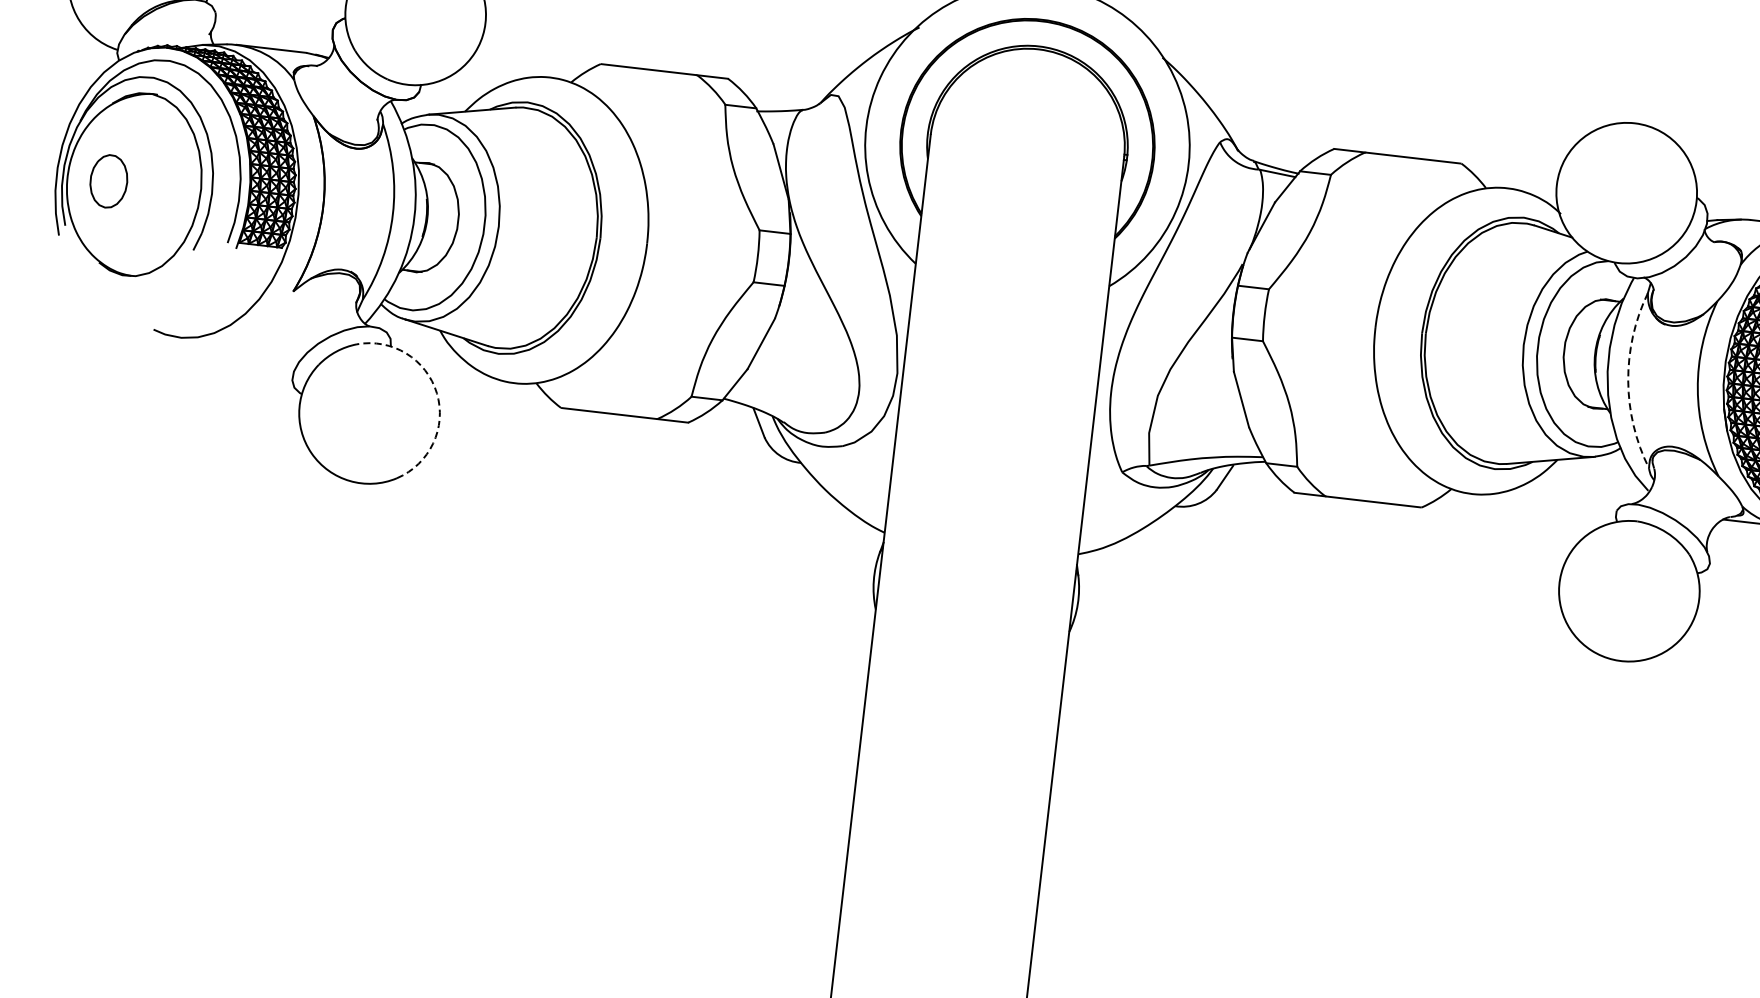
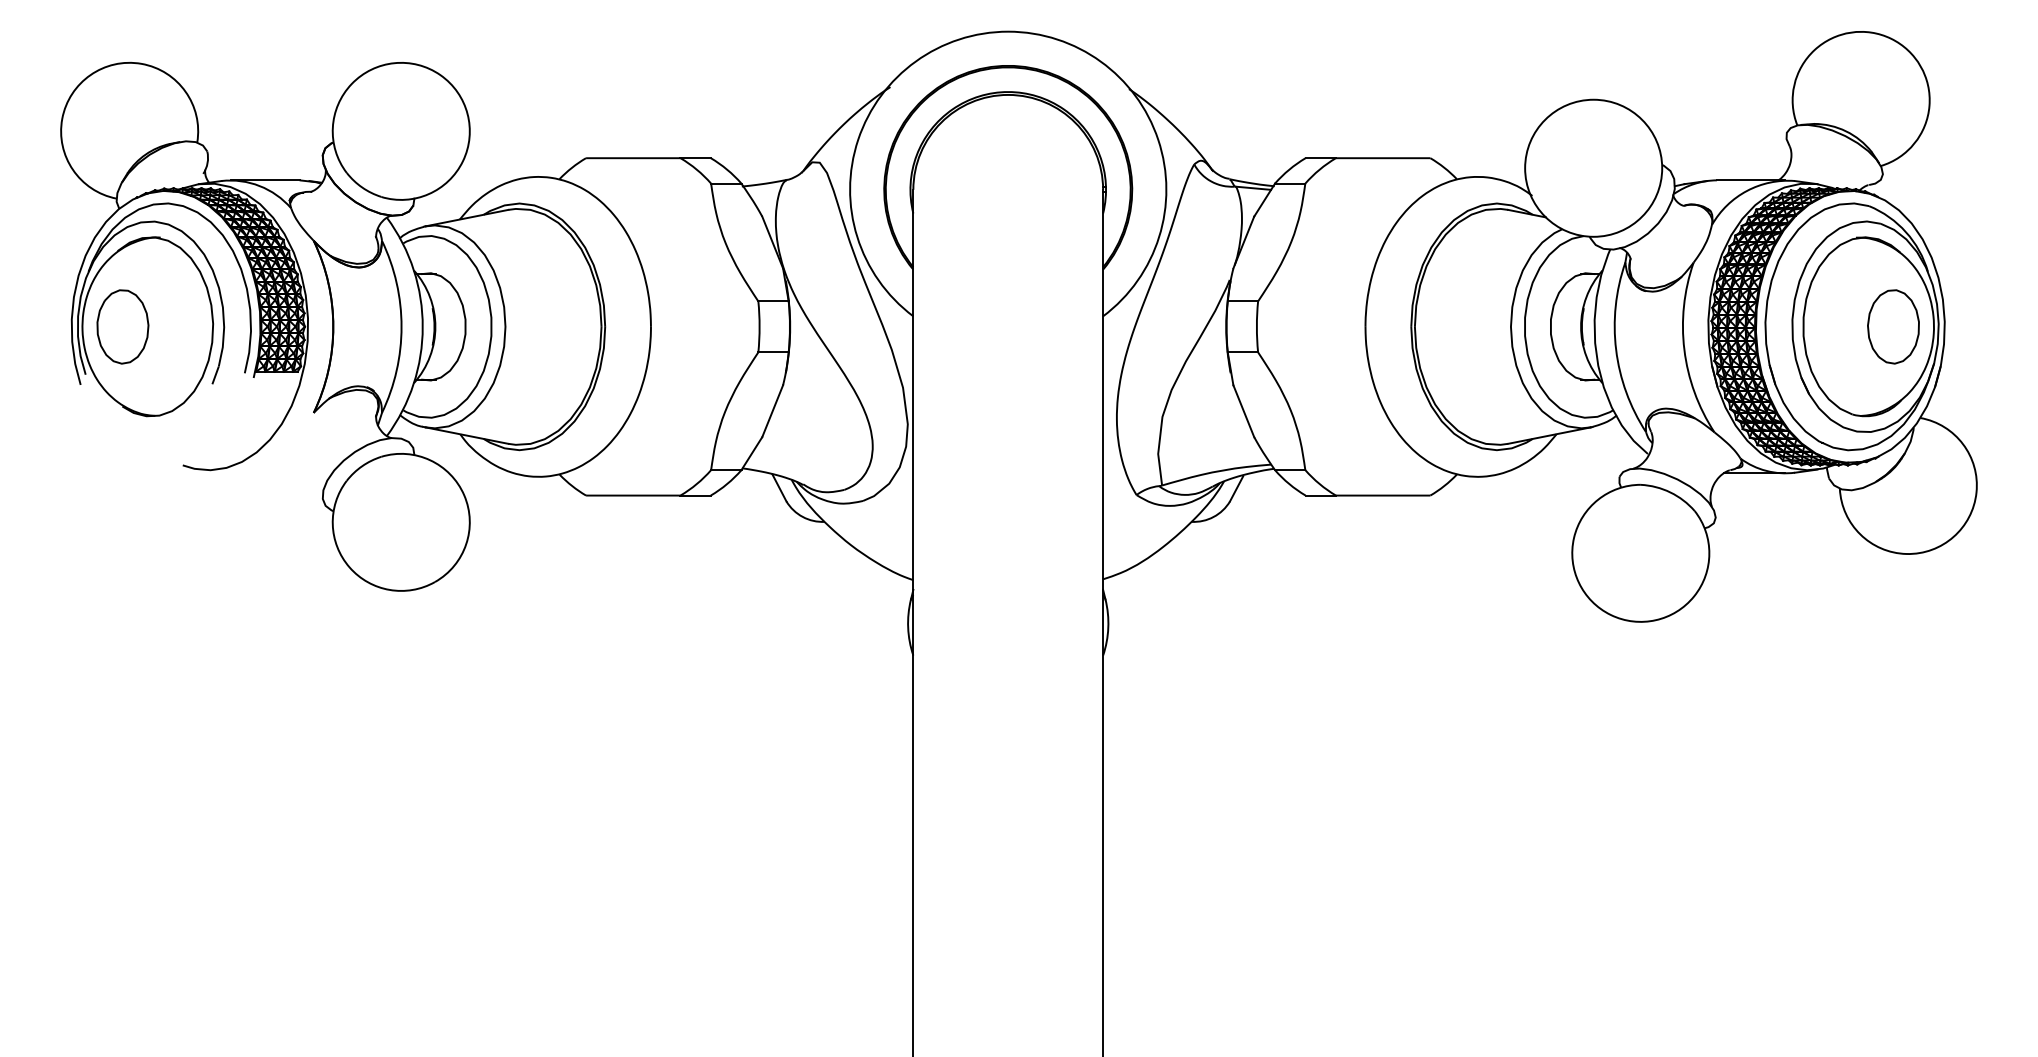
part: (108, 180) -> (122, 326), size x1.43
arc: (1628, 380) -> (1616, 349), dashed -> solid
arc: (437, 393) -> (464, 495), dashed -> solid

